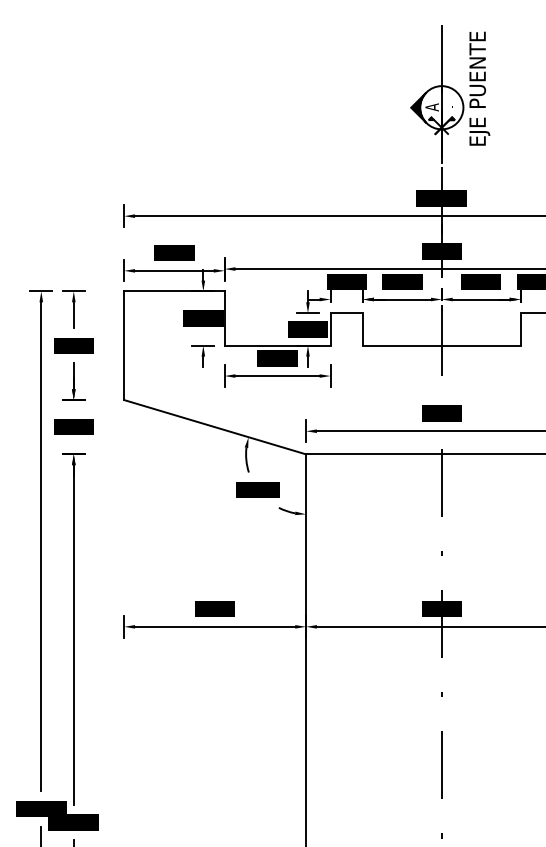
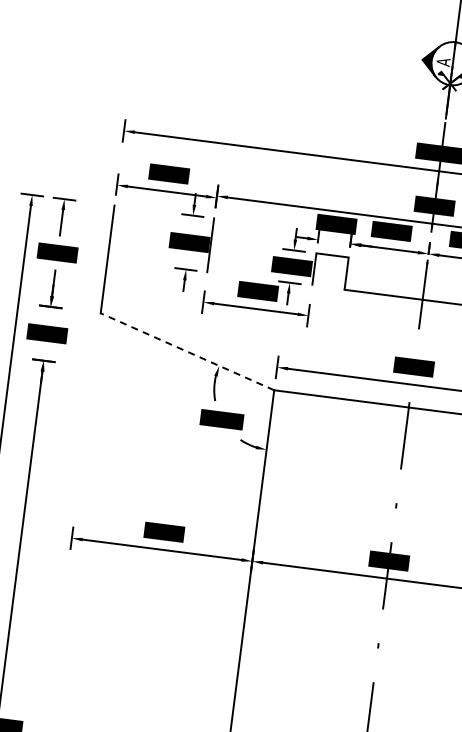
line: (174, 291) -> (164, 212), removed
line: (277, 345) -> (259, 278), removed
line: (215, 427) -> (187, 352), solid -> dashed

